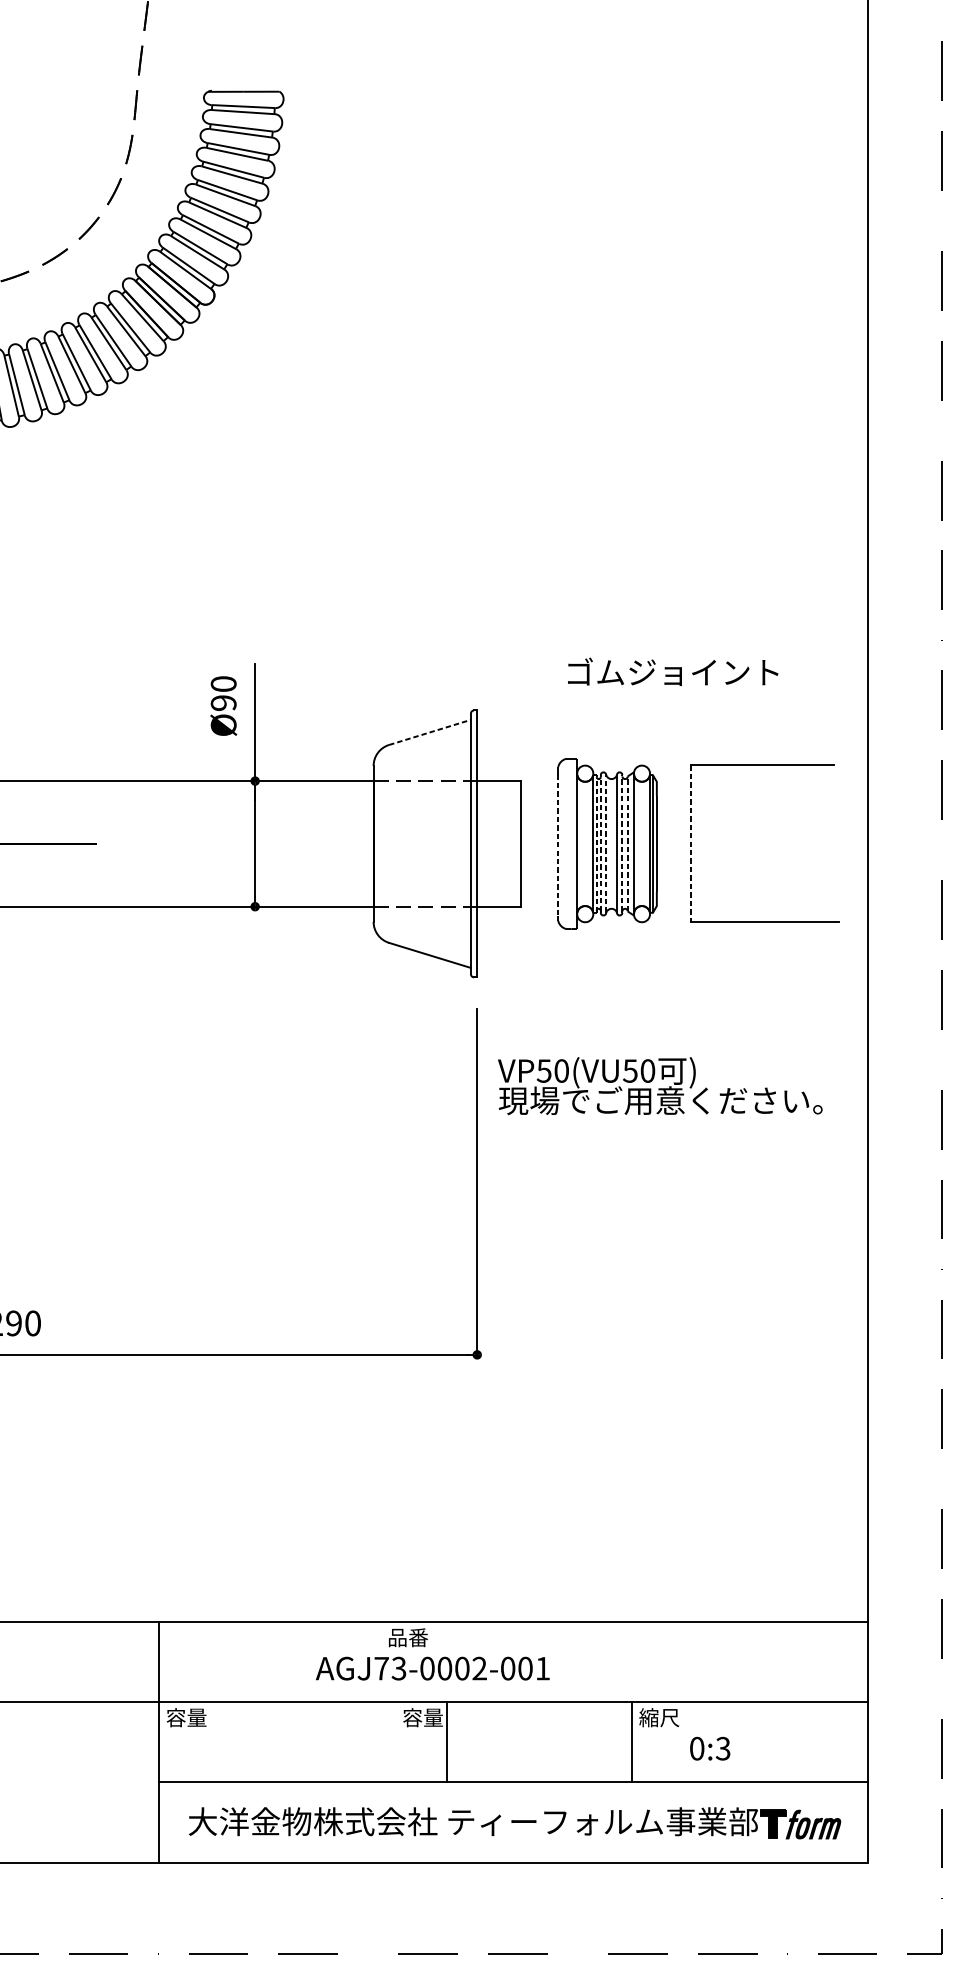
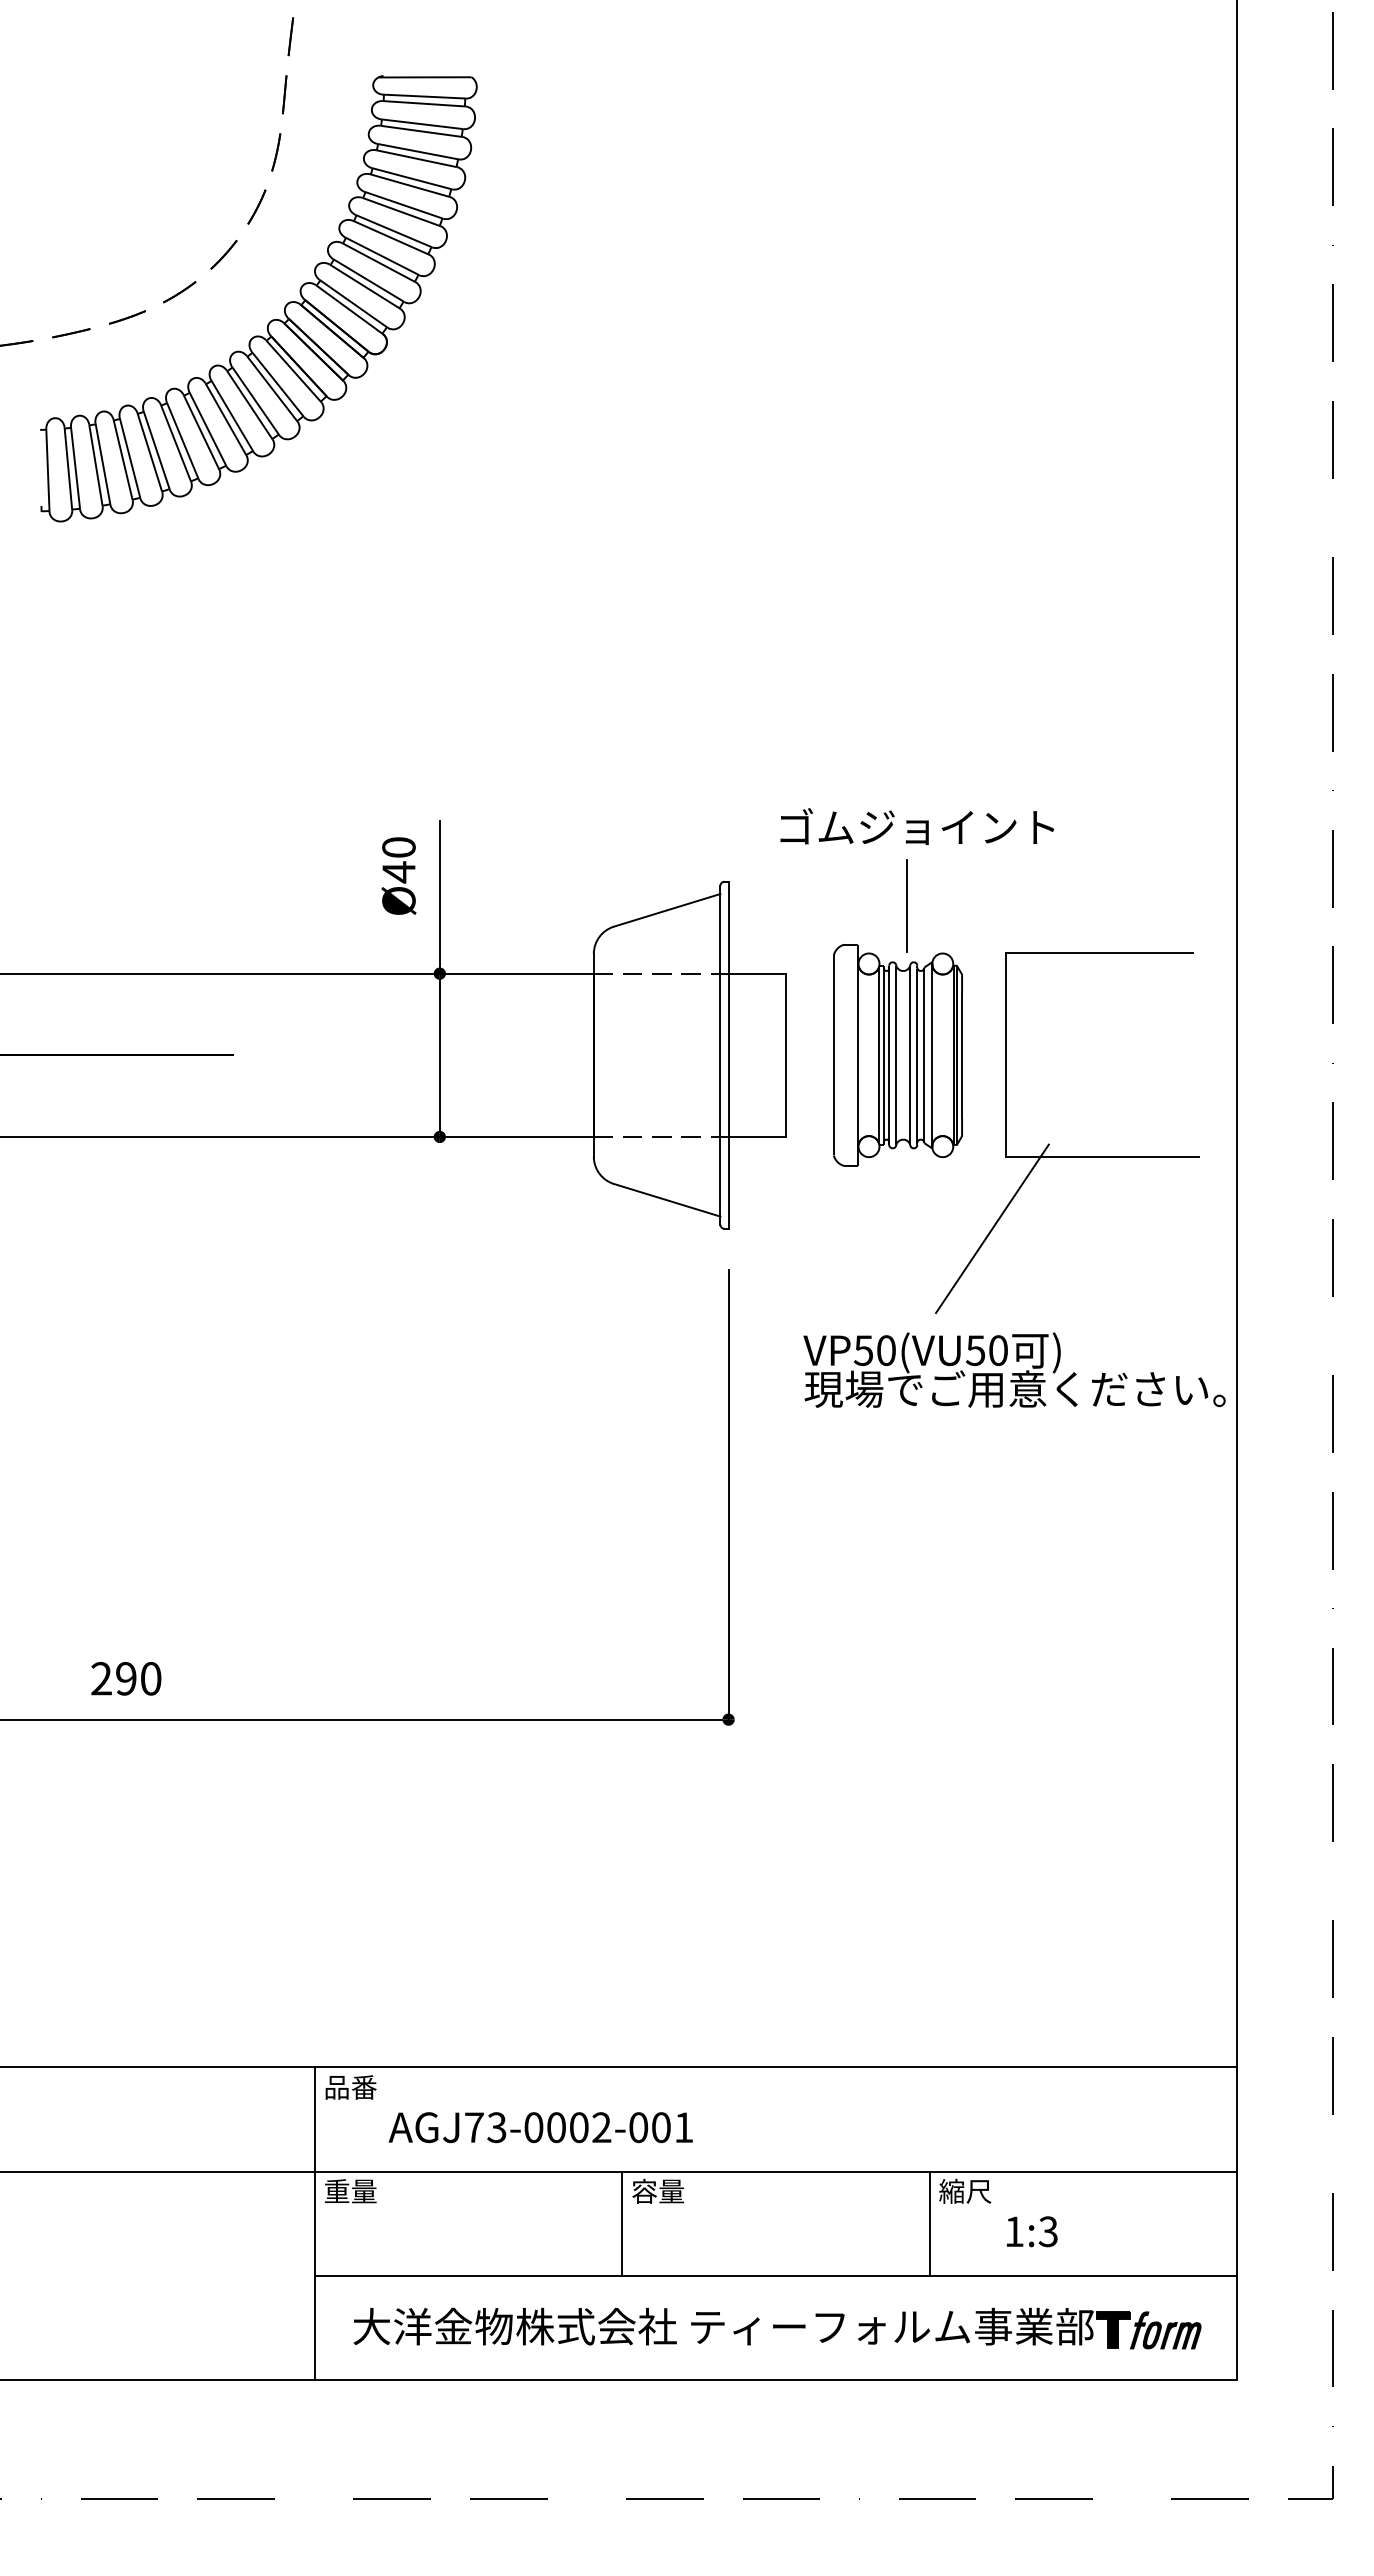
text: (672, 671) -> (916, 826), moved
text: (223, 703) -> (398, 872), Ø90 -> Ø40
line: (614, 728) -> (906, 905), added
line: (430, 732) -> (667, 910), dashed -> solid
line: (557, 844) -> (833, 1056), dashed -> solid
line: (596, 844) -> (883, 1056), dashed -> solid
line: (601, 844) -> (889, 1056), dashed -> solid
line: (606, 844) -> (896, 1055), dashed -> solid
line: (622, 844) -> (917, 1055), dashed -> solid
line: (627, 844) -> (924, 1055), dashed -> solid
line: (690, 844) -> (1006, 1055), dashed -> solid
line: (680, 977) -> (992, 1228), added
text: (660, 1085) -> (1014, 1369), moved
text: (407, 1637) -> (350, 2087), moved
text: (432, 1668) -> (540, 2127), moved
text: (175, 1716) -> (336, 2190), 容量 -> 重量
line: (447, 1742) -> (622, 2223), moved
text: (697, 1748) -> (1014, 2231), 0:3 -> 1:3

